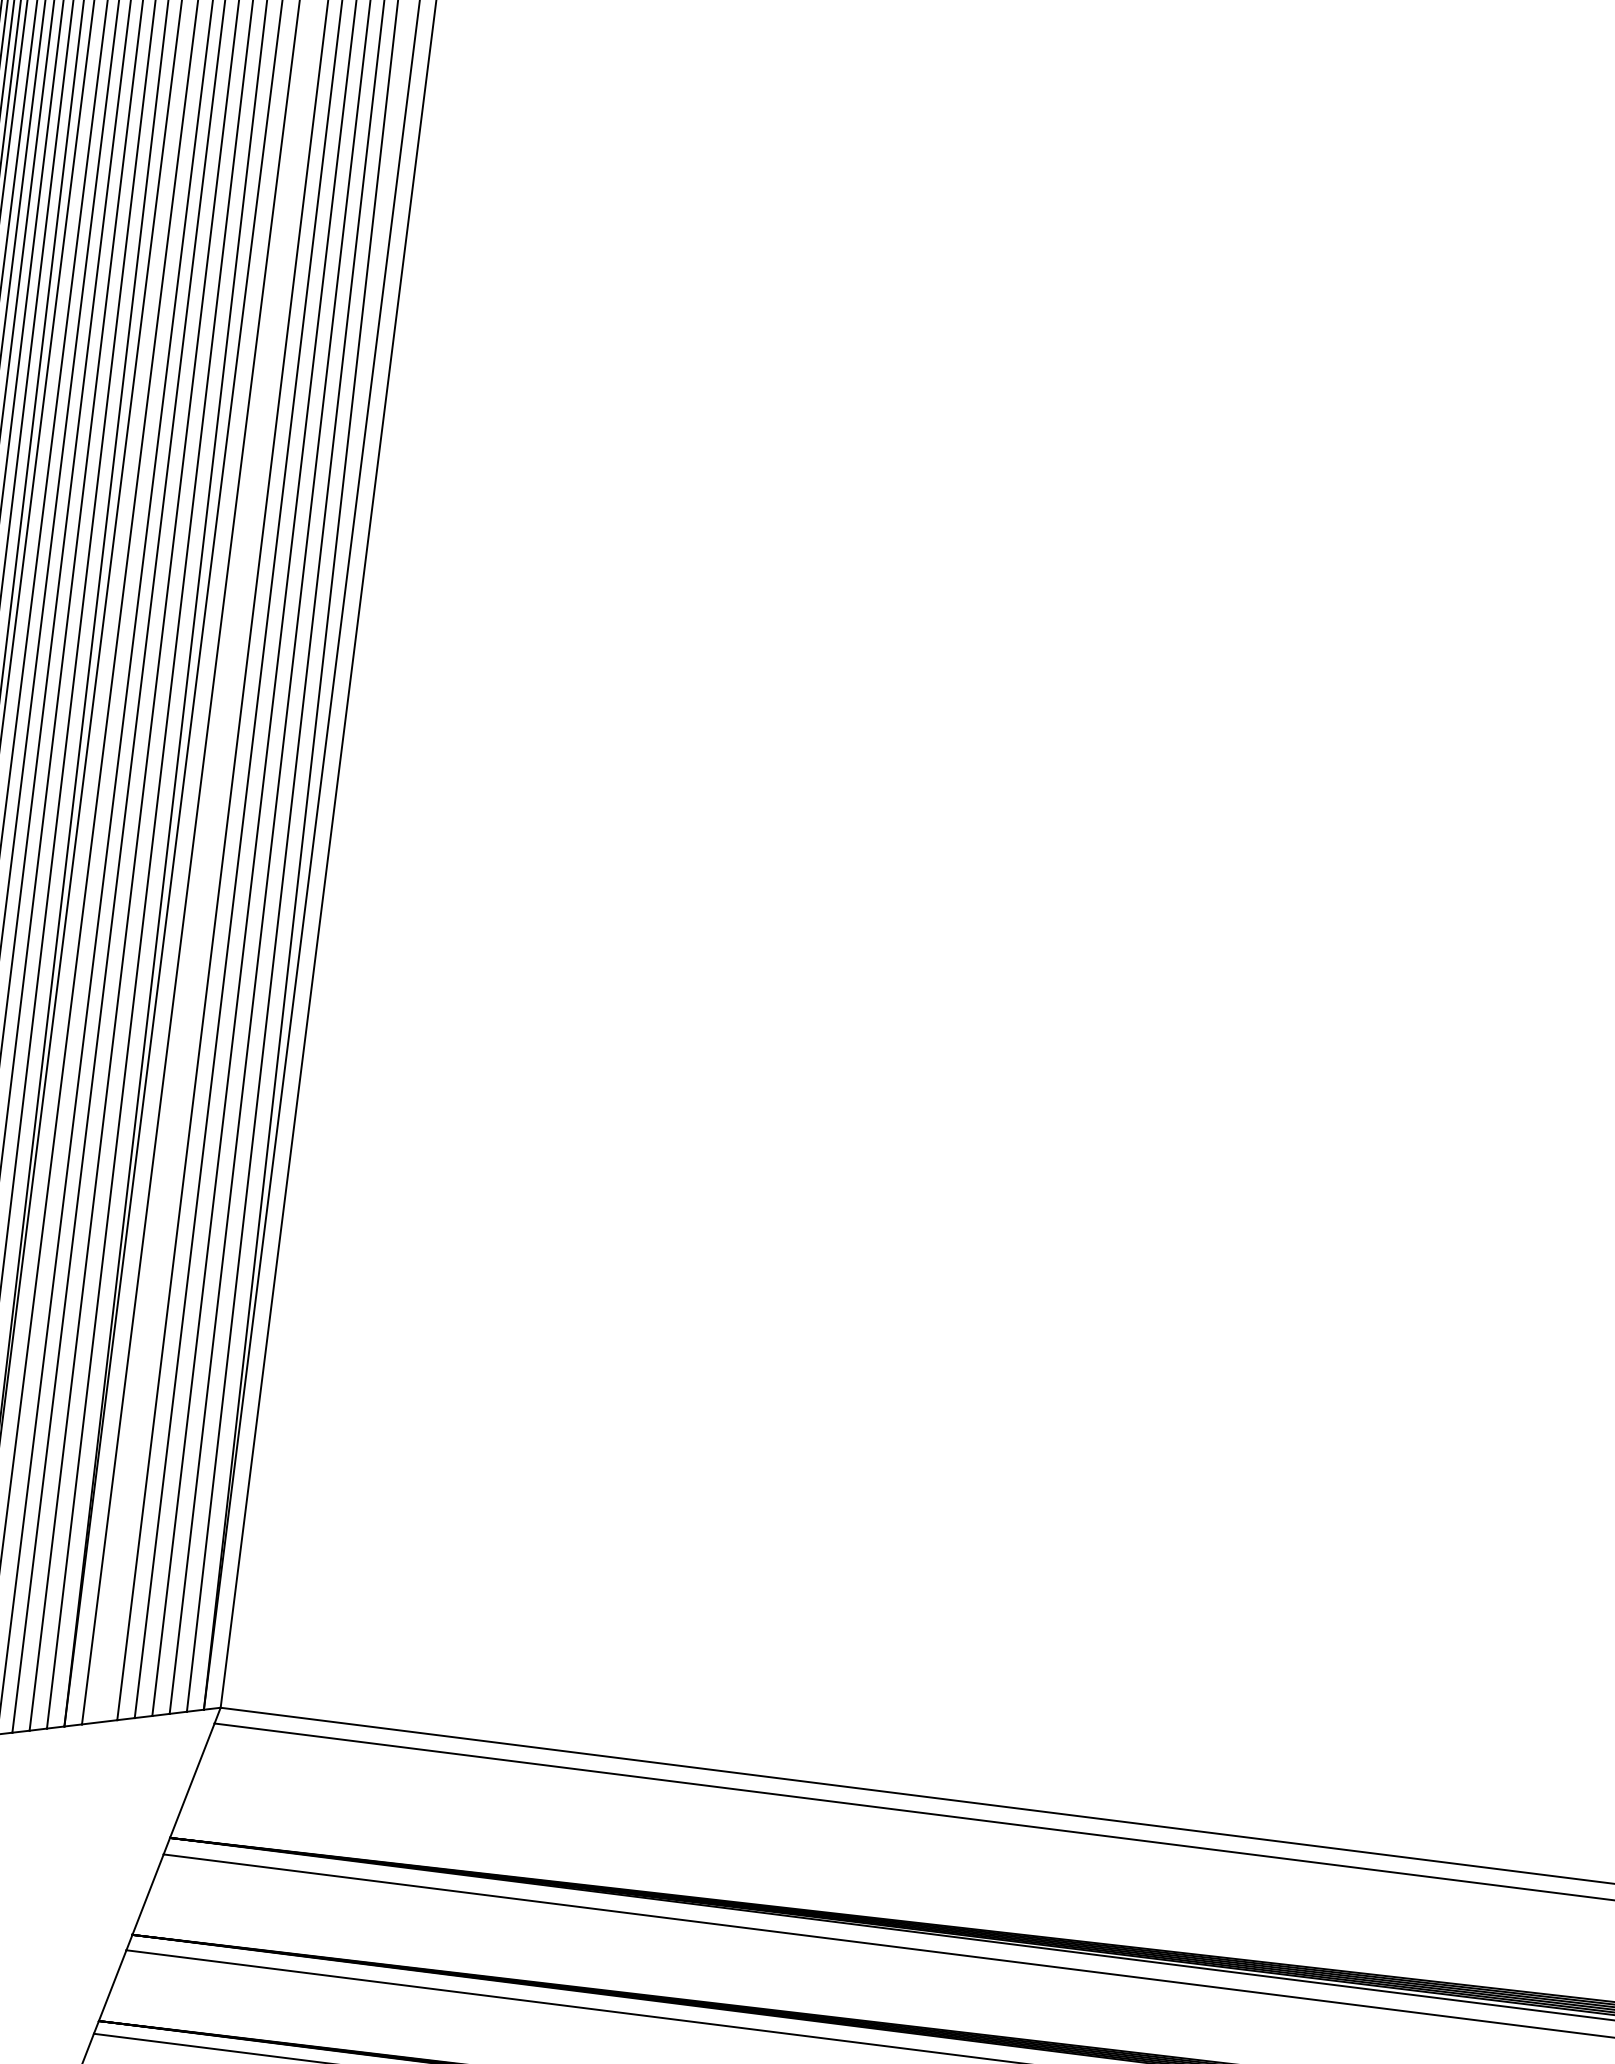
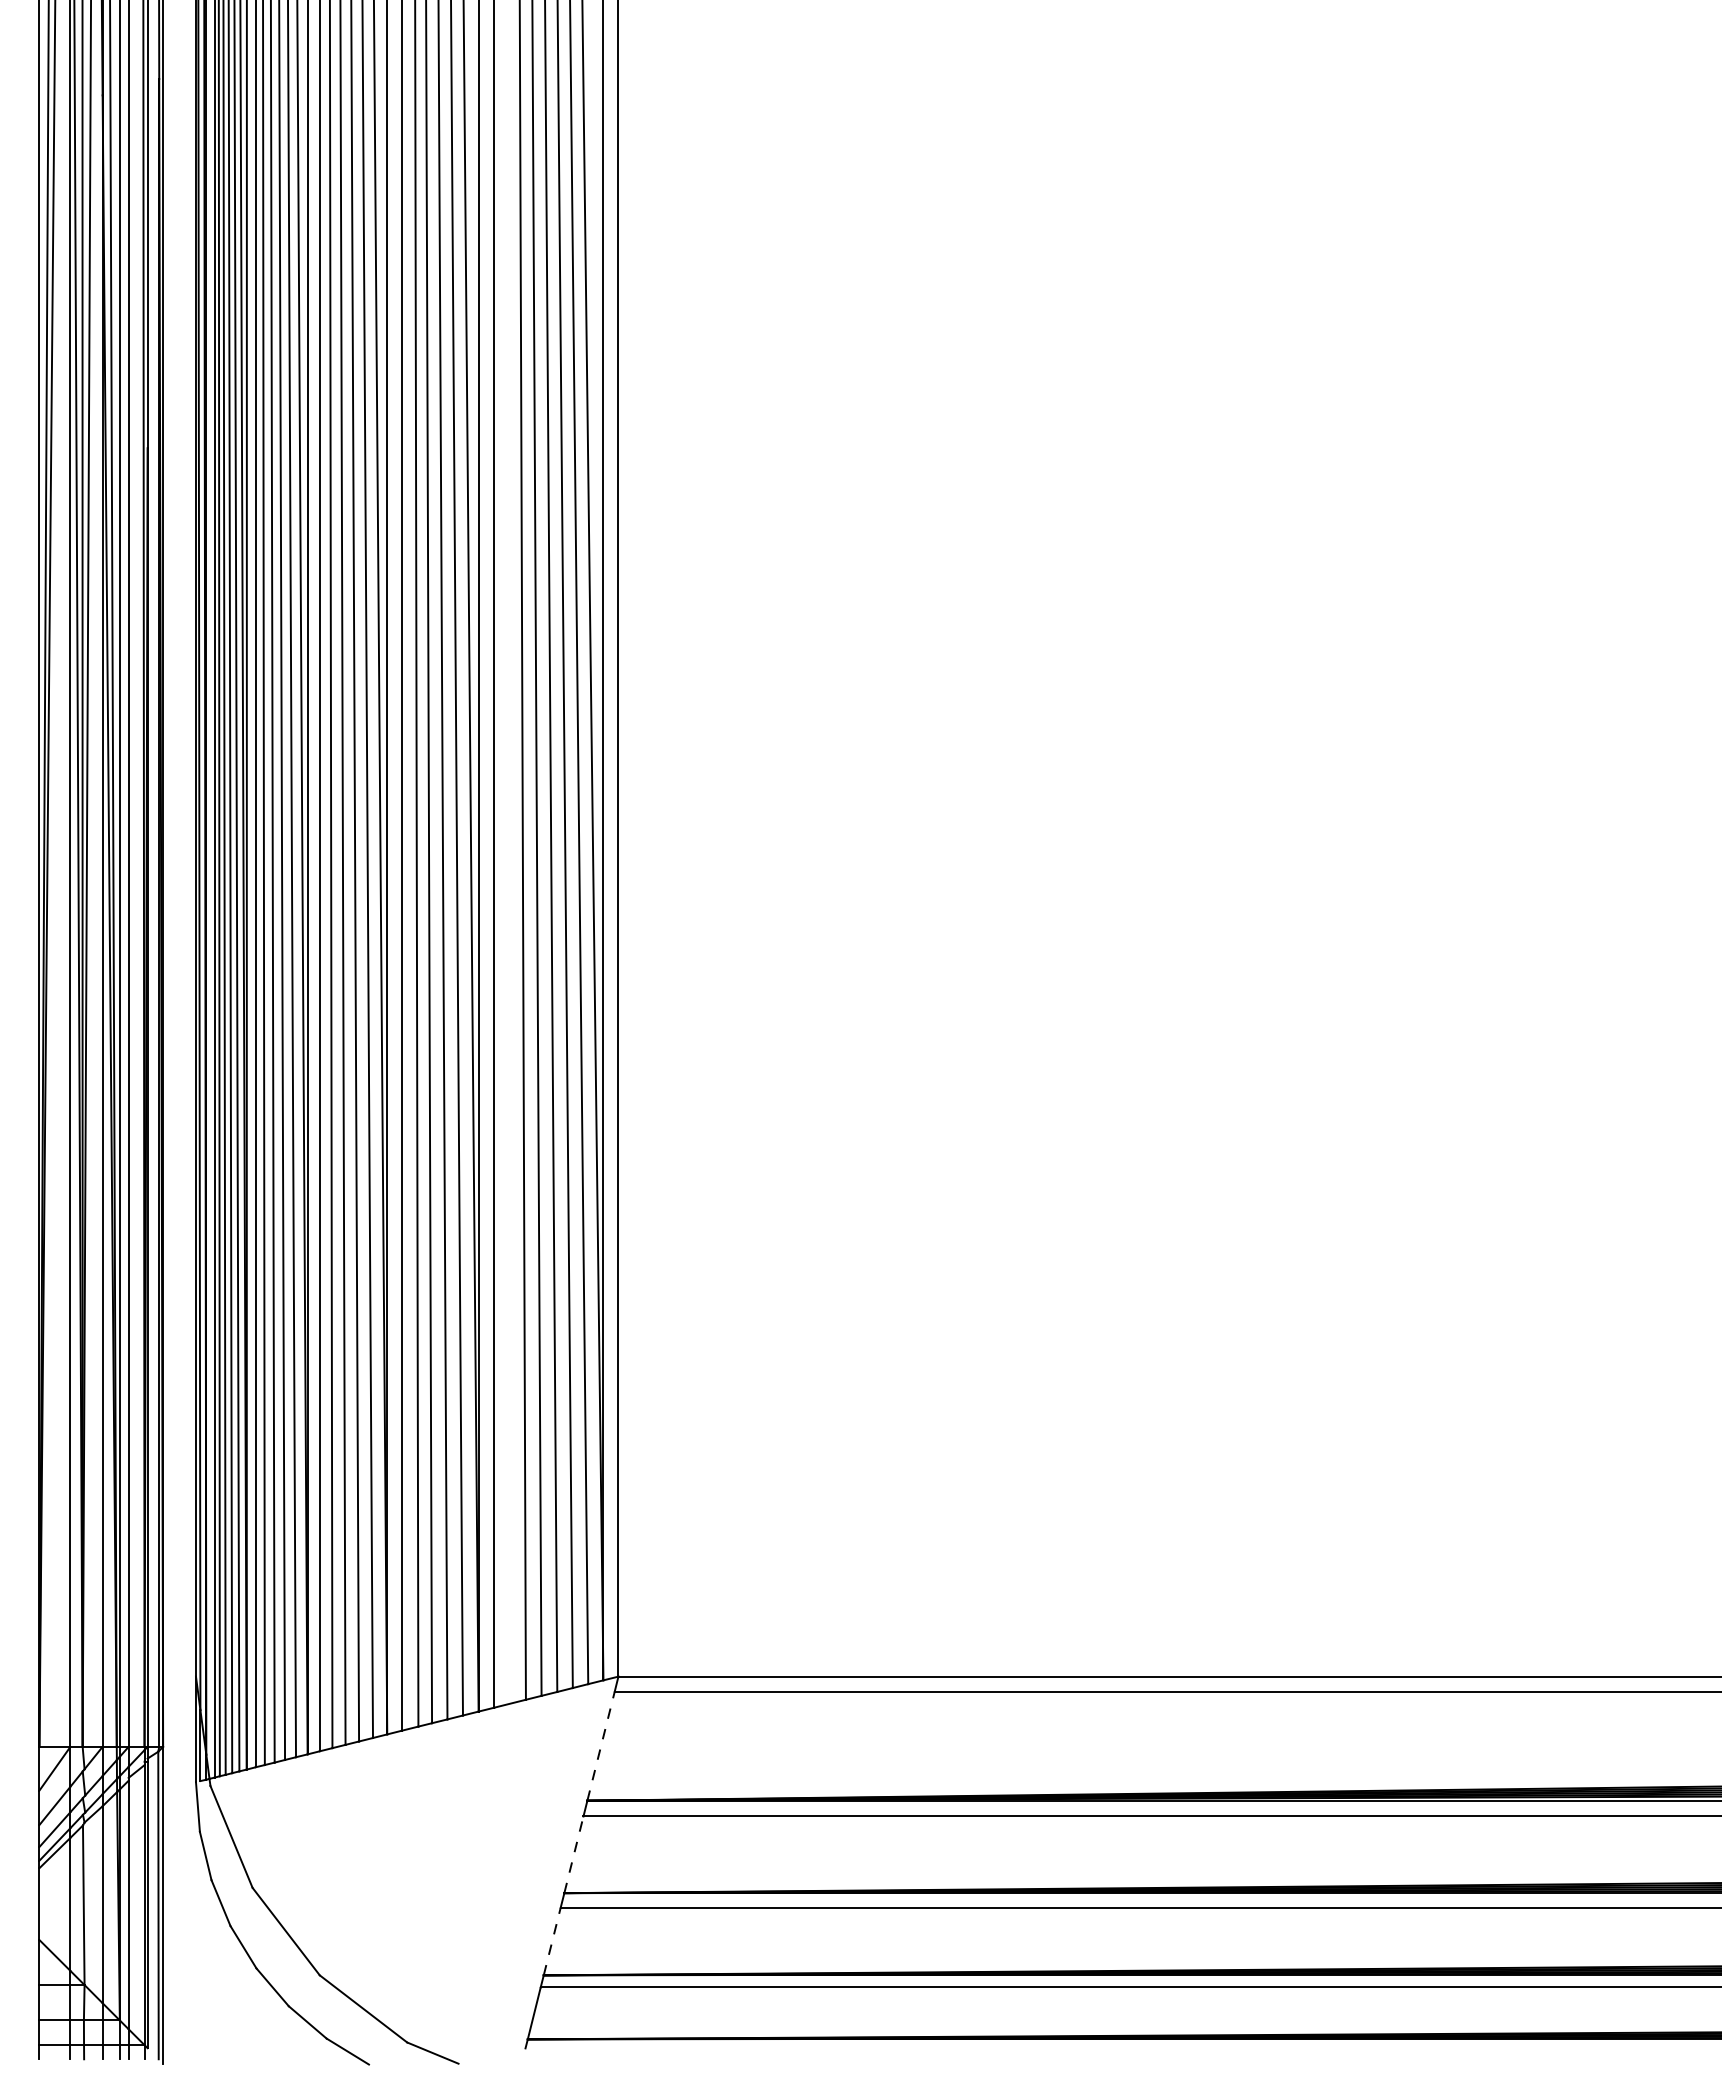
line: (192, 1780) -> (601, 1745), solid -> dashed
line: (147, 1894) -> (573, 1854), solid -> dashed
line: (112, 1985) -> (552, 1941), solid -> dashed

